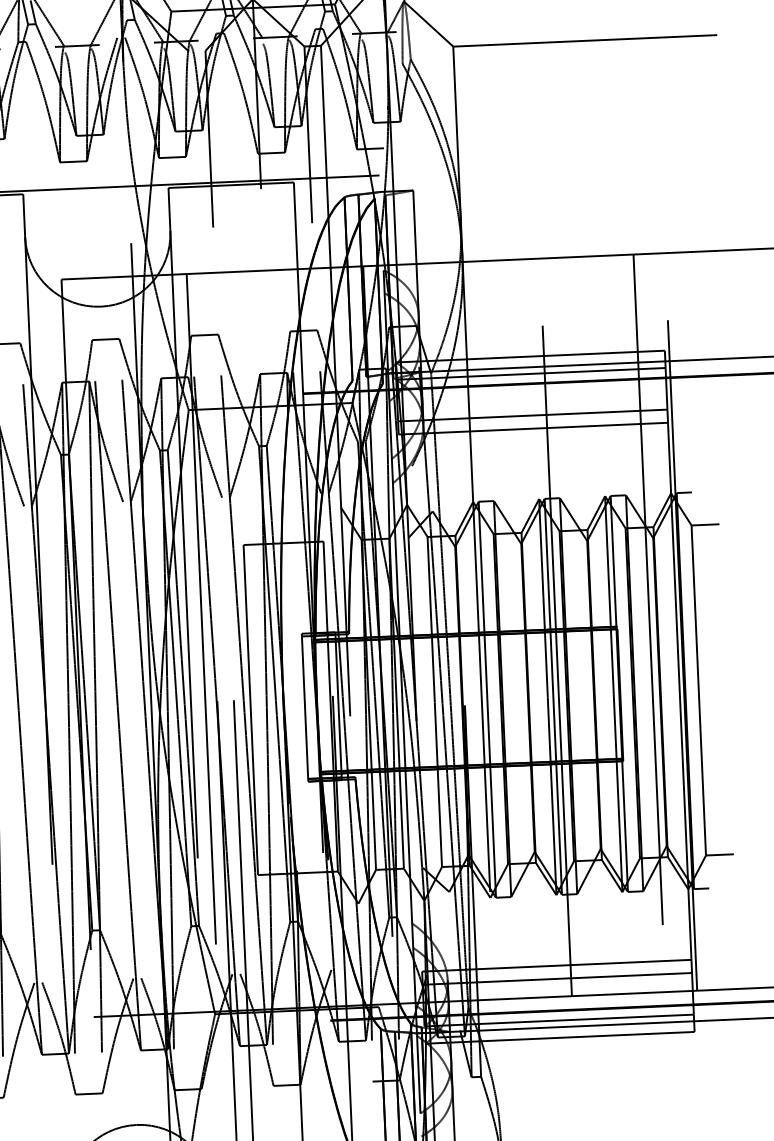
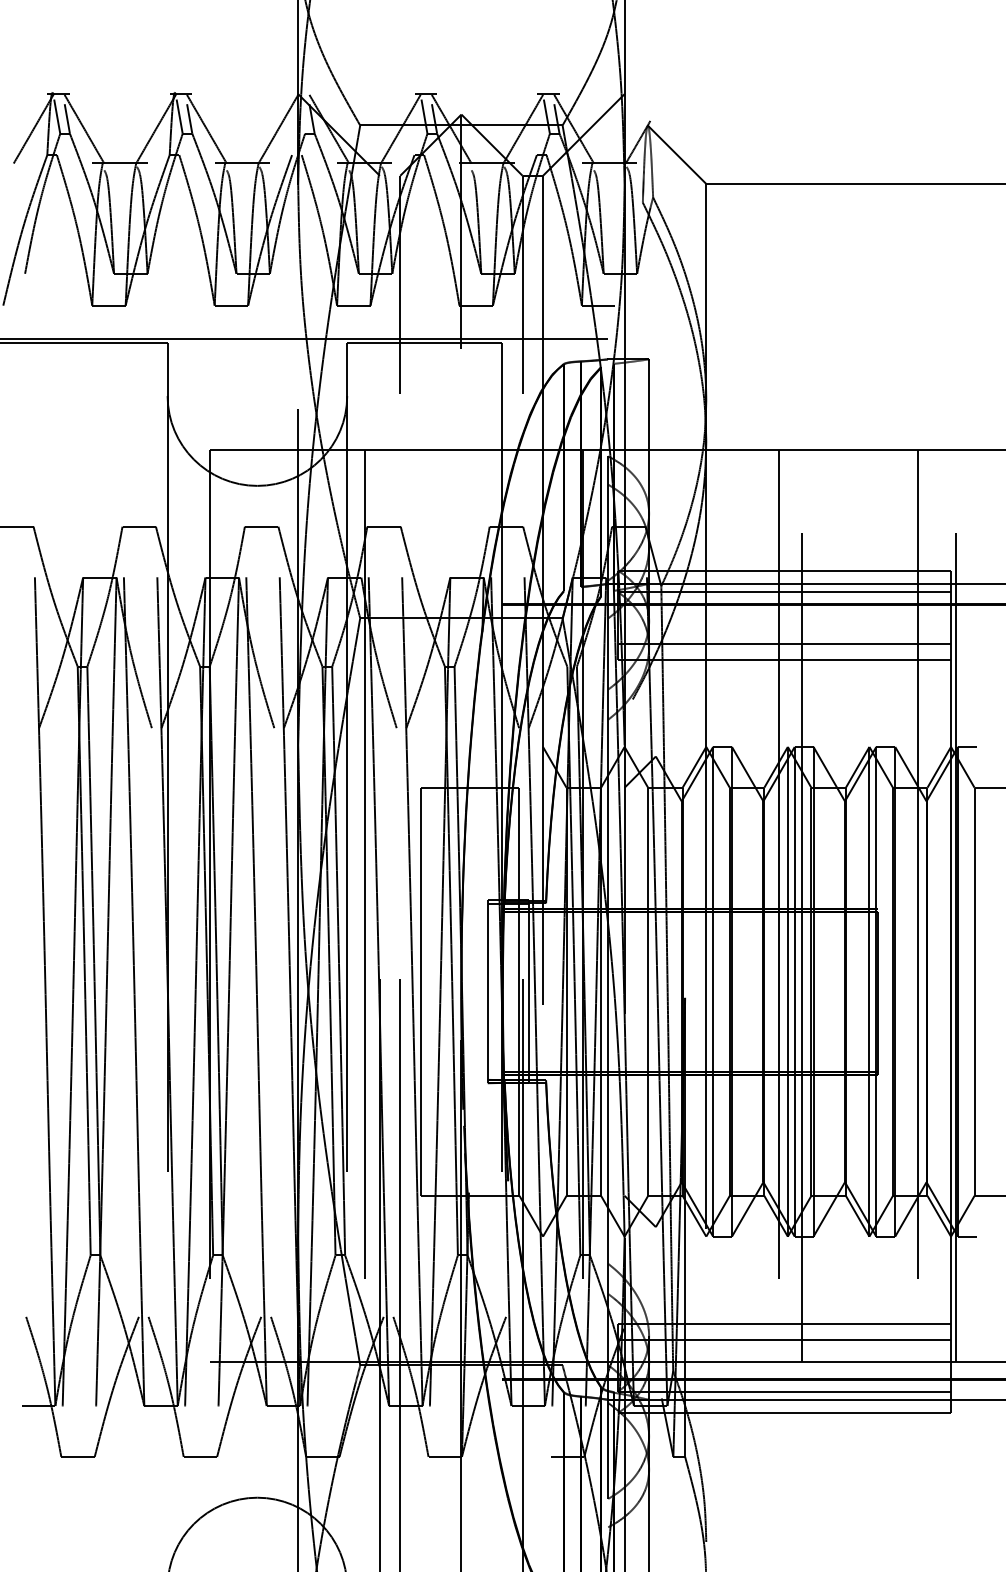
line: (537, 628) -> (778, 906), added

